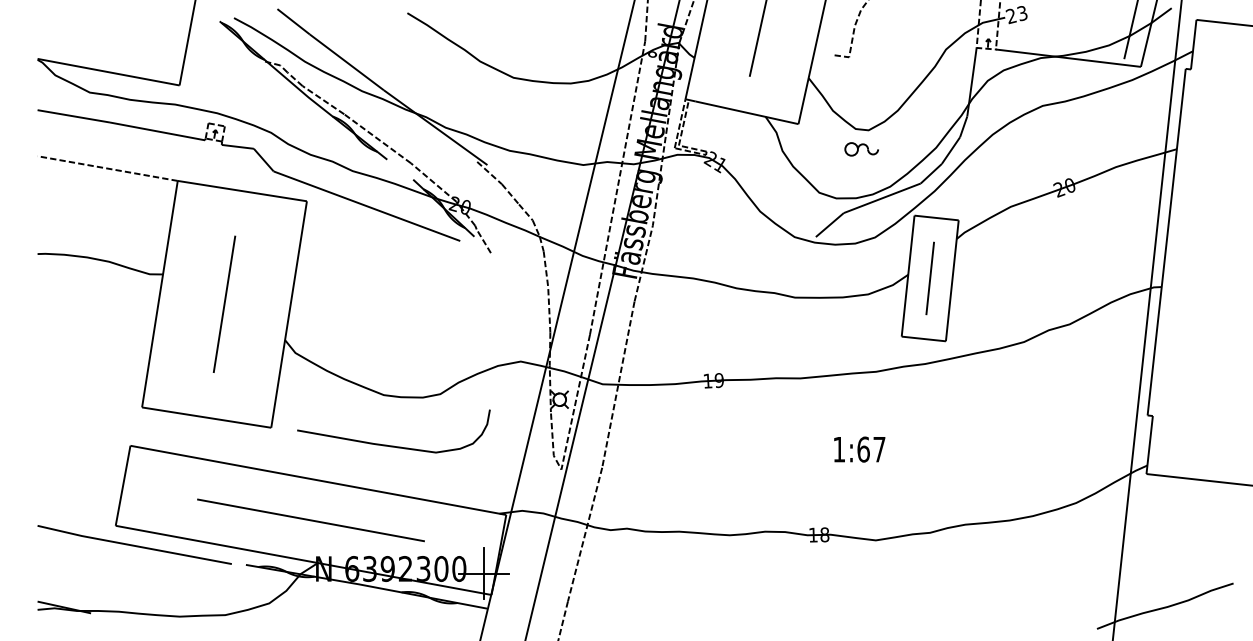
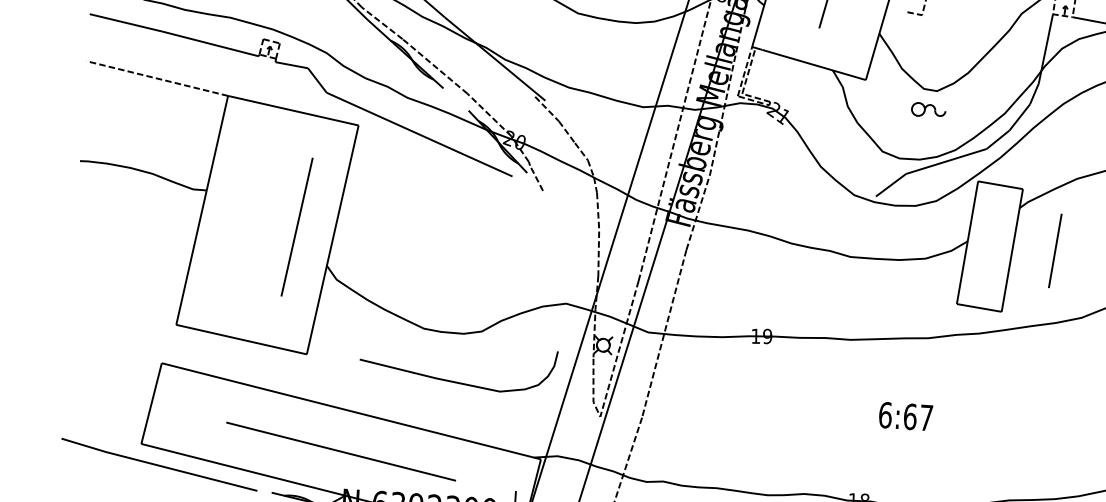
line: (929, 278) -> (1054, 250), moved
line: (224, 303) -> (297, 226), moved
curve: (393, 445) -> (457, 381), moved
text: (839, 449) -> (885, 415), 1:67 -> 6:67

